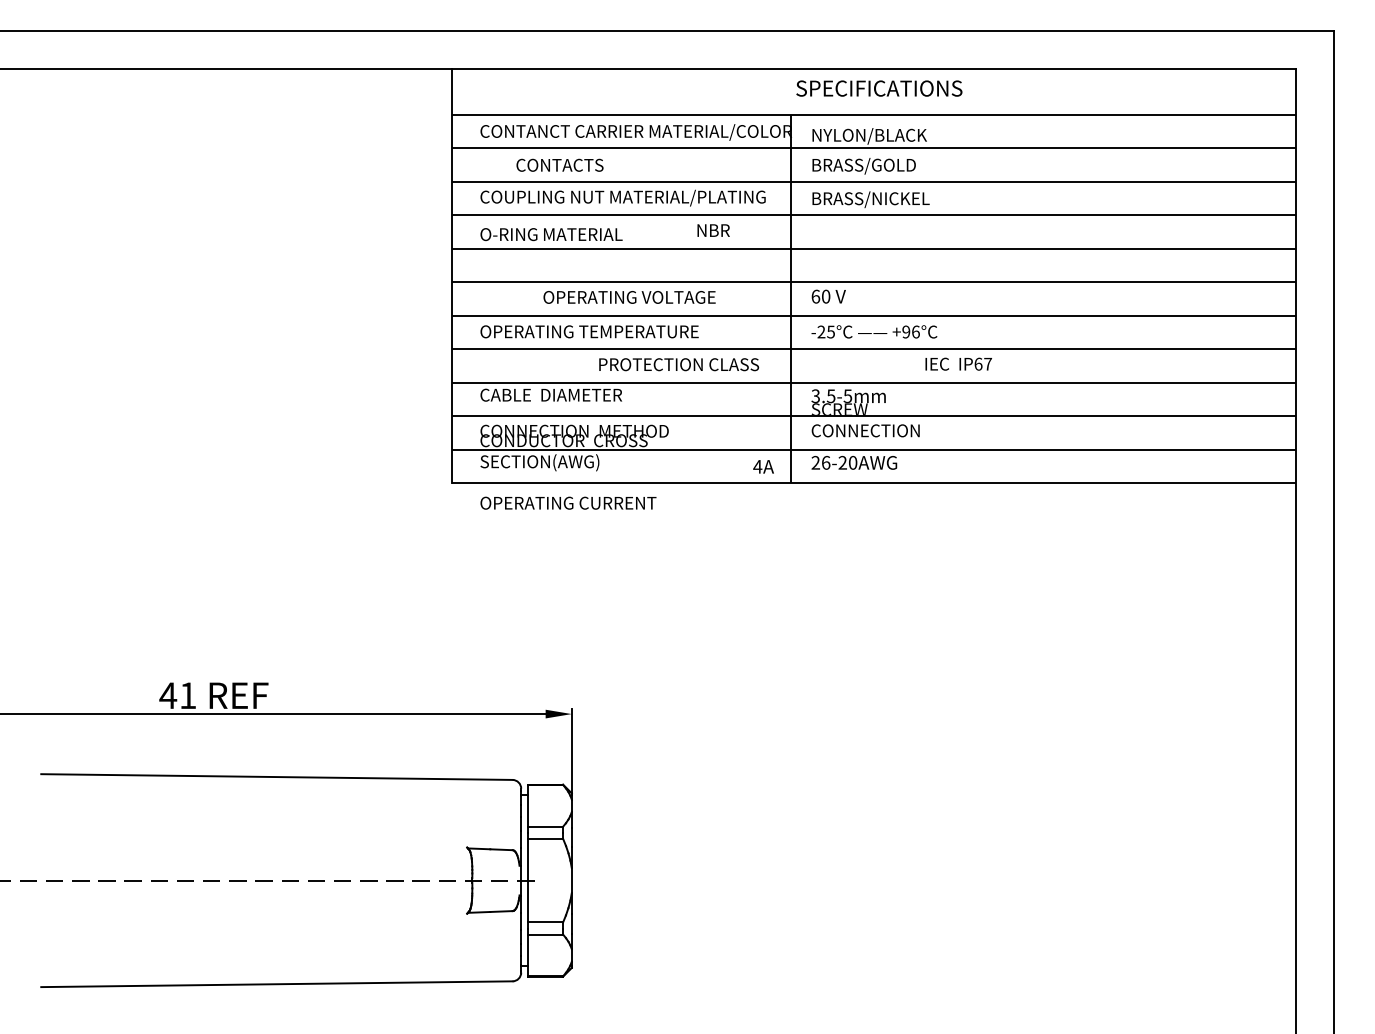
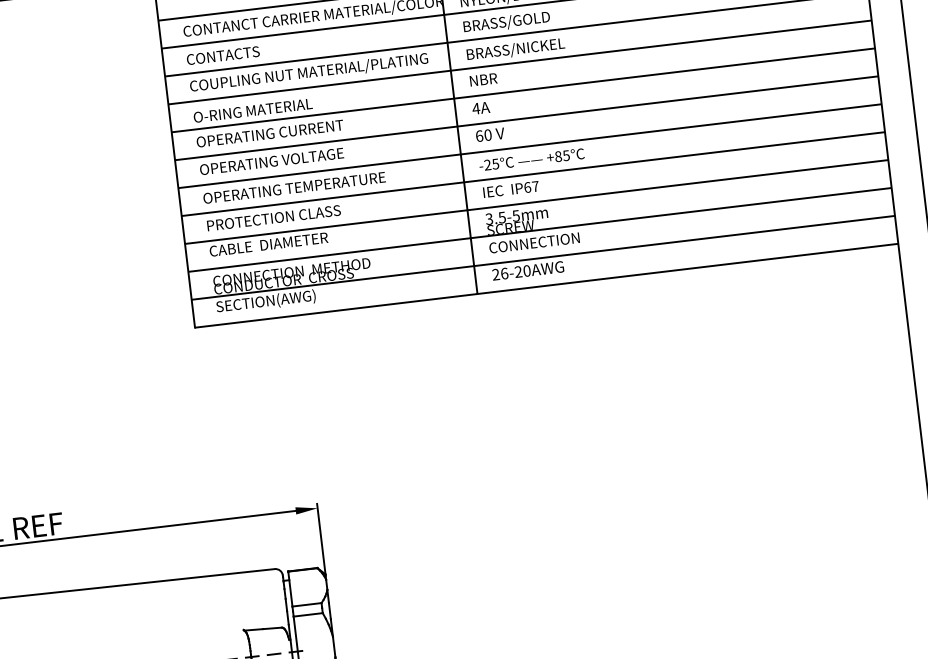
text: (559, 164) -> (222, 55), moved
text: (713, 230) -> (483, 79), moved
text: (629, 297) -> (271, 161), moved
text: (910, 331) -> (561, 155), +96°C -> +85°C
text: (958, 363) -> (510, 188), moved
text: (679, 364) -> (274, 217), moved
text: (763, 466) -> (480, 107), moved
text: (568, 502) -> (270, 133), moved

